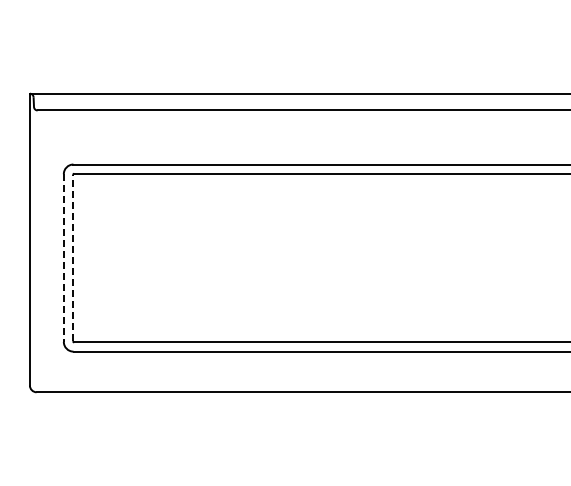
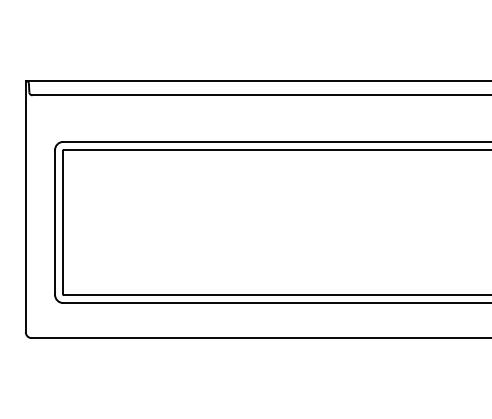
line: (73, 257) -> (63, 221), dashed -> solid
line: (63, 258) -> (54, 222), dashed -> solid

